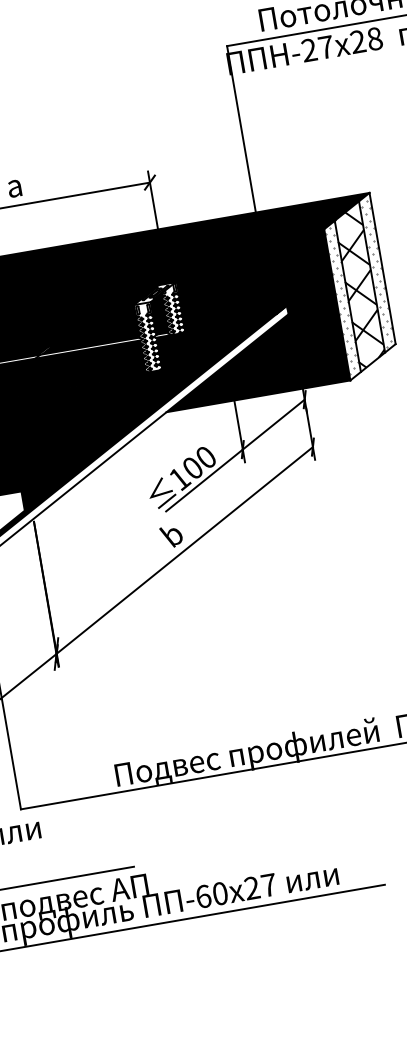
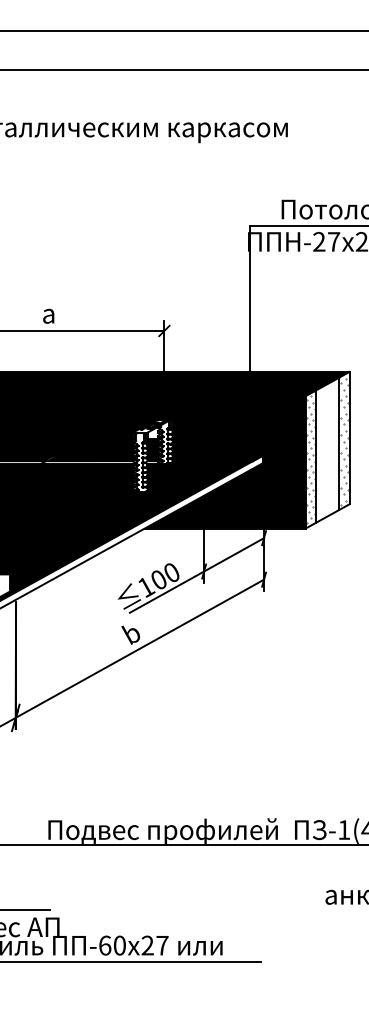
hatch: (360, 288) -> (327, 451), removed
fill: (157, 300) -> (153, 432), removed

